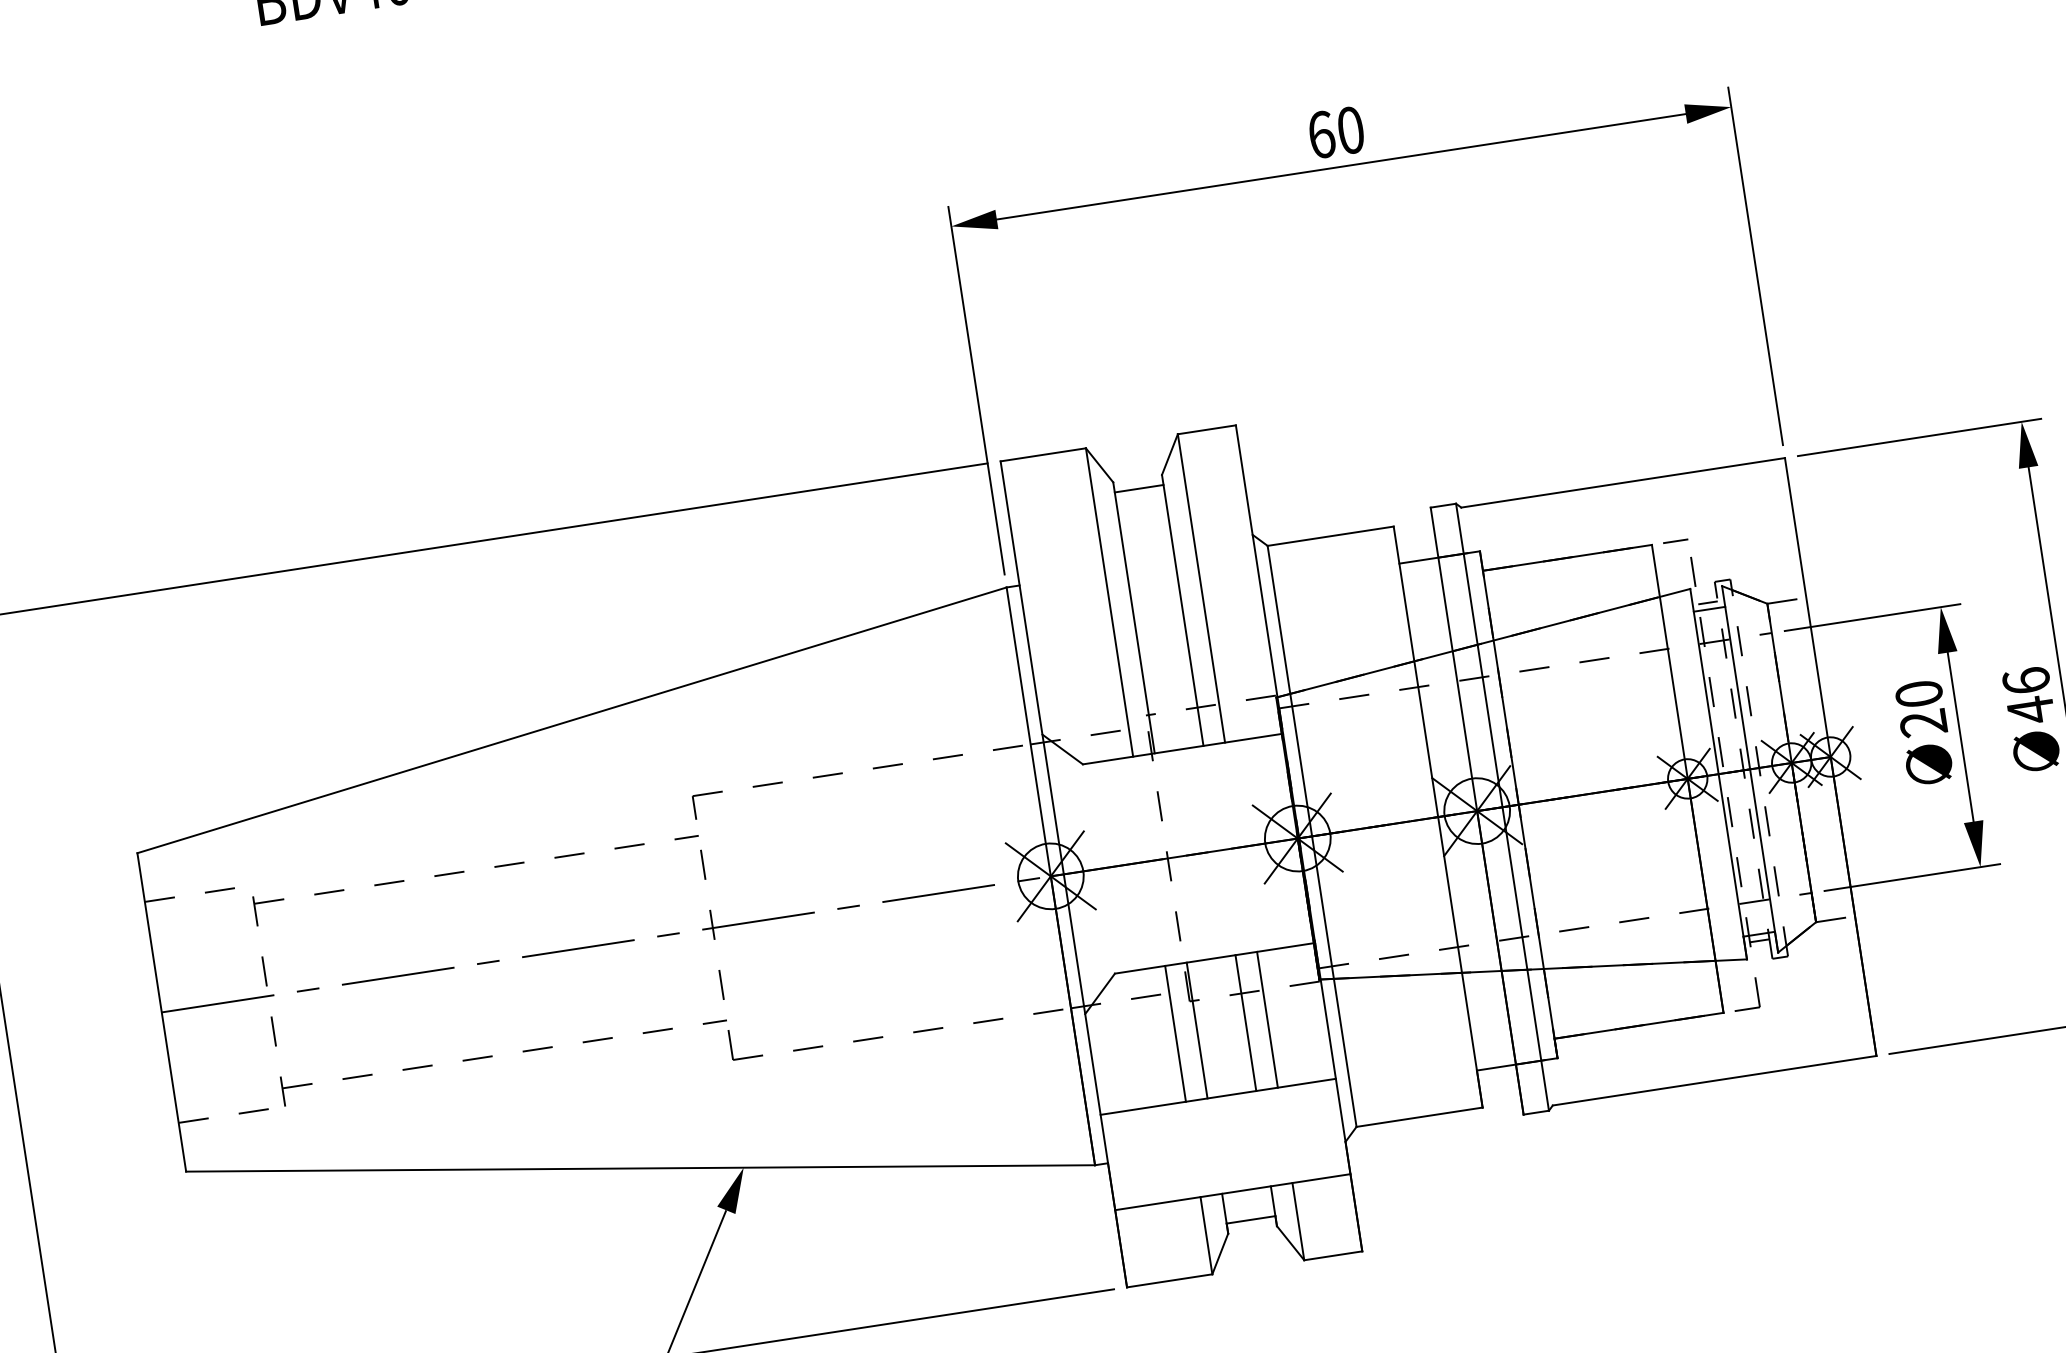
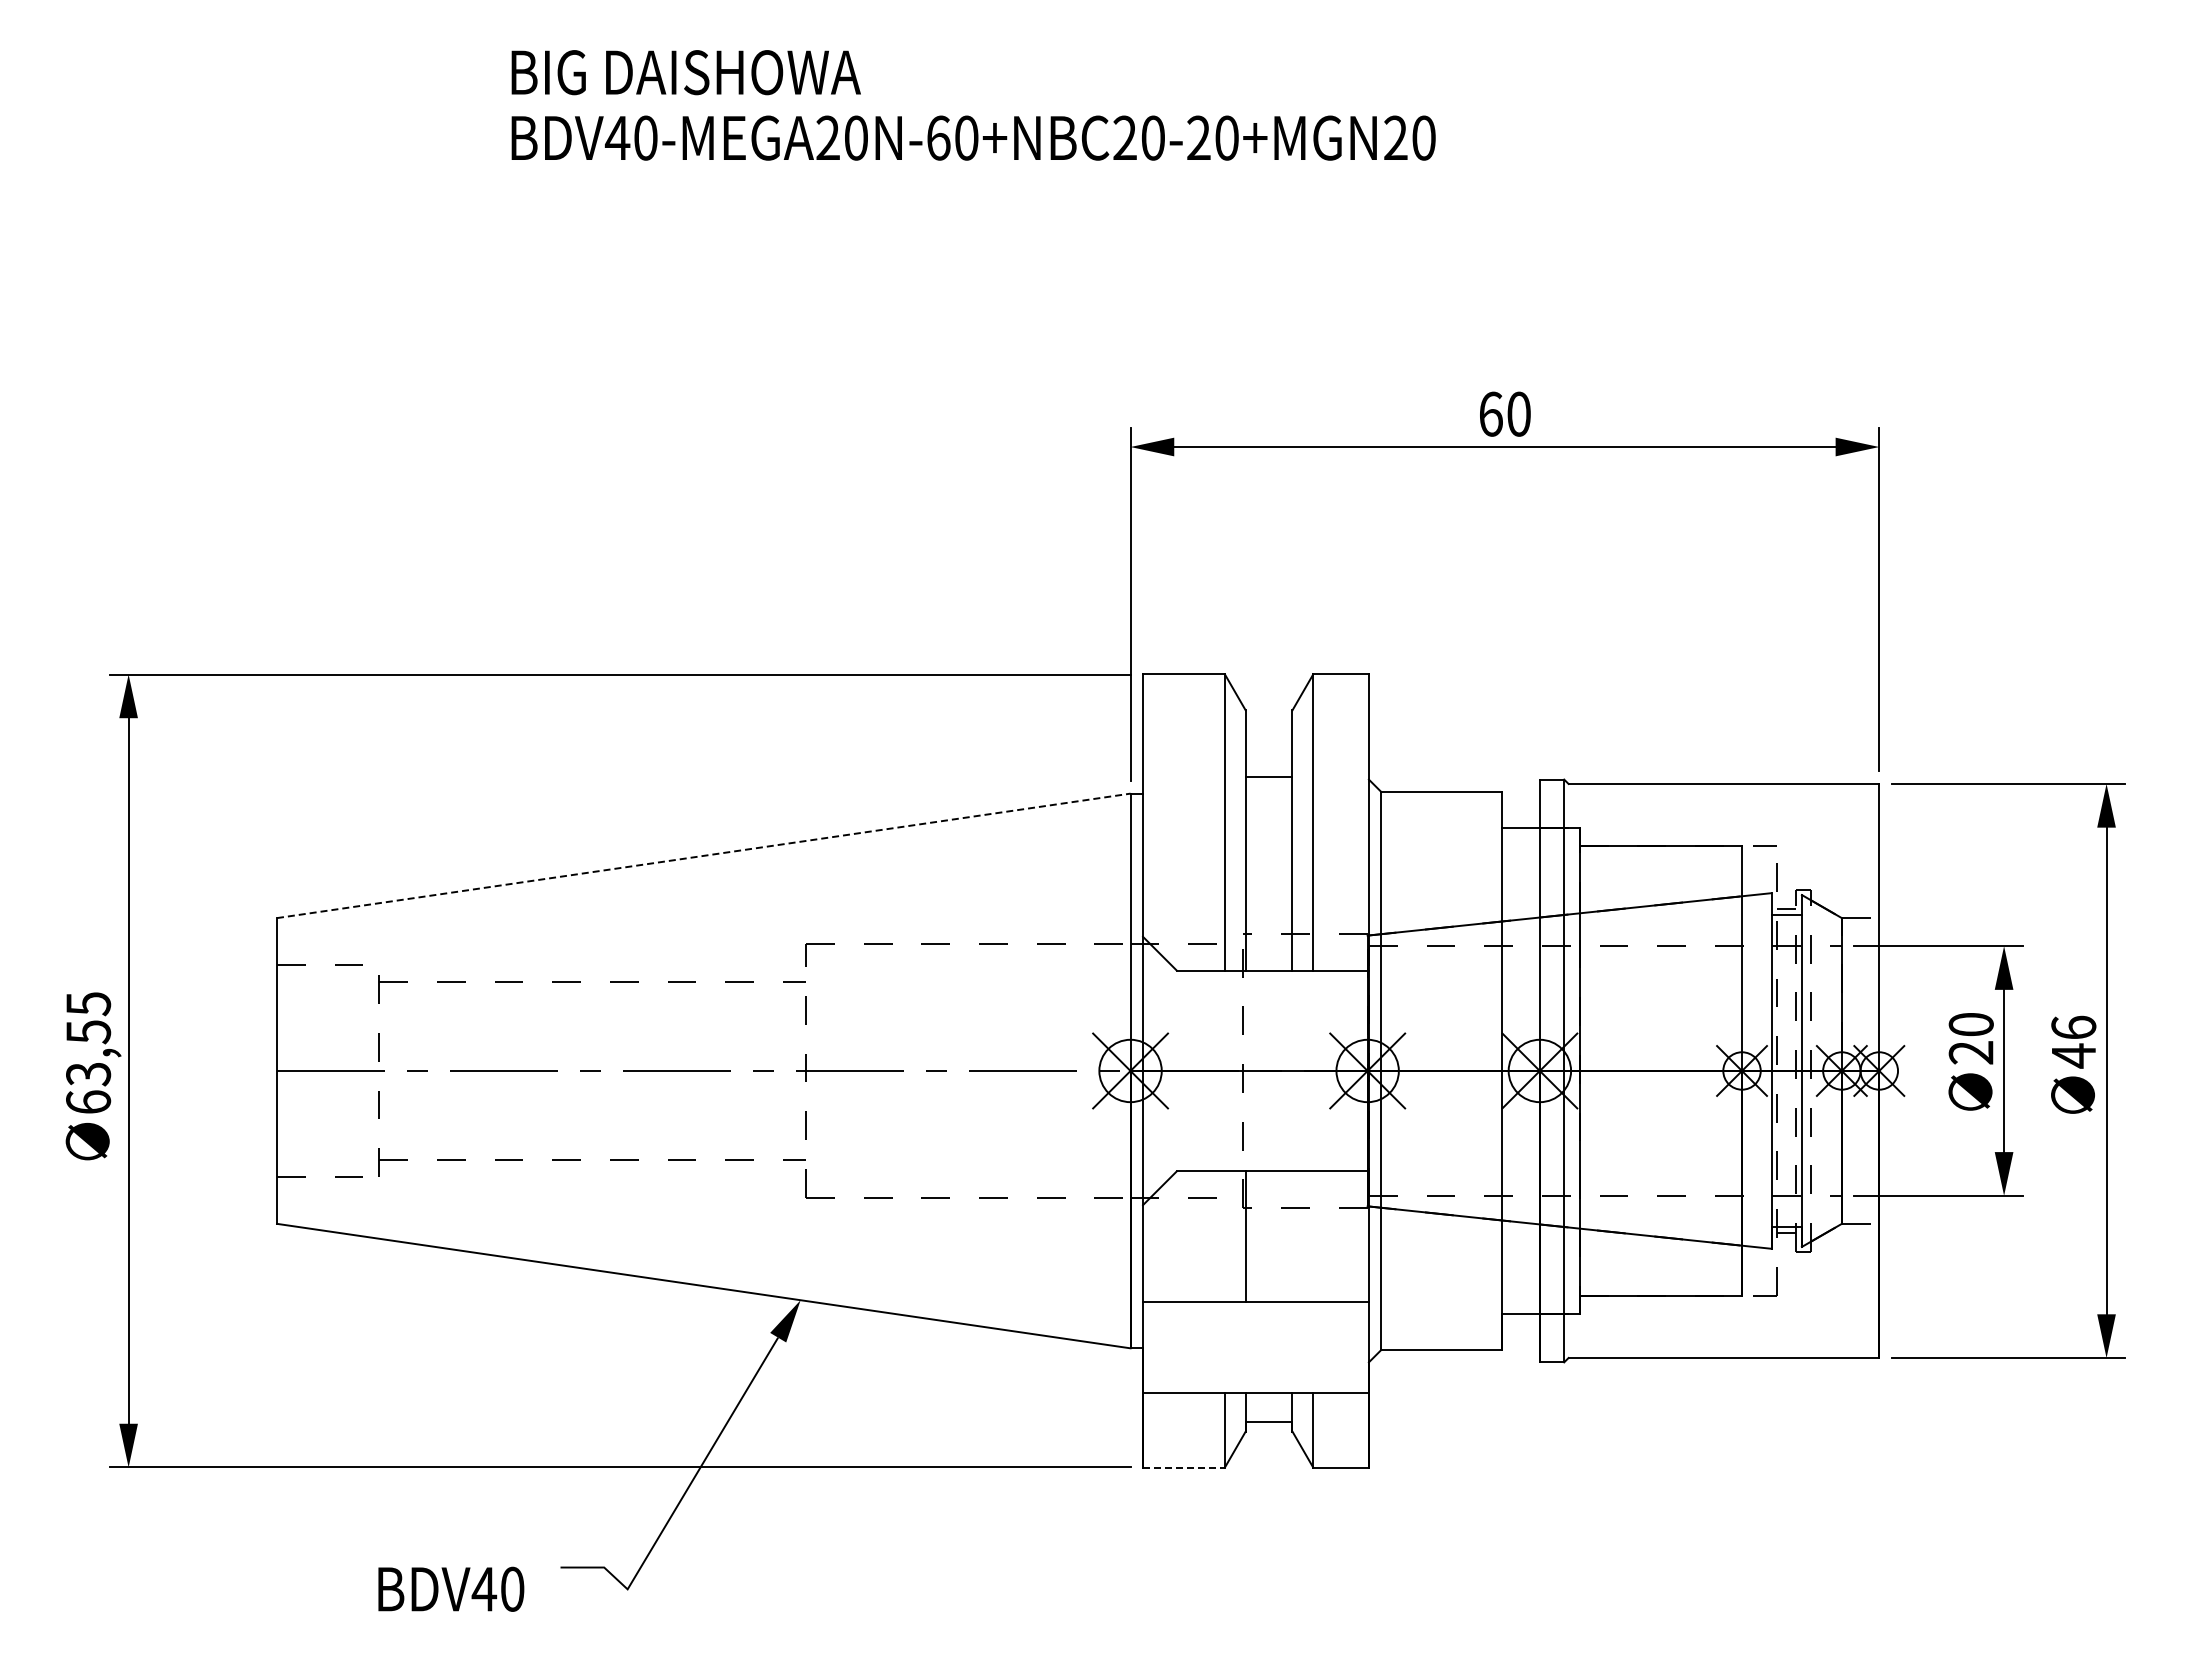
line: (1138, 489) -> (1268, 777), moved
line: (572, 719) -> (704, 855), solid -> dashed
line: (1267, 1019) -> (1313, 1236), removed
line: (1245, 1022) -> (1292, 1236), removed
line: (1175, 1033) -> (1224, 1236), removed
line: (1170, 1280) -> (1184, 1467), solid -> dashed

